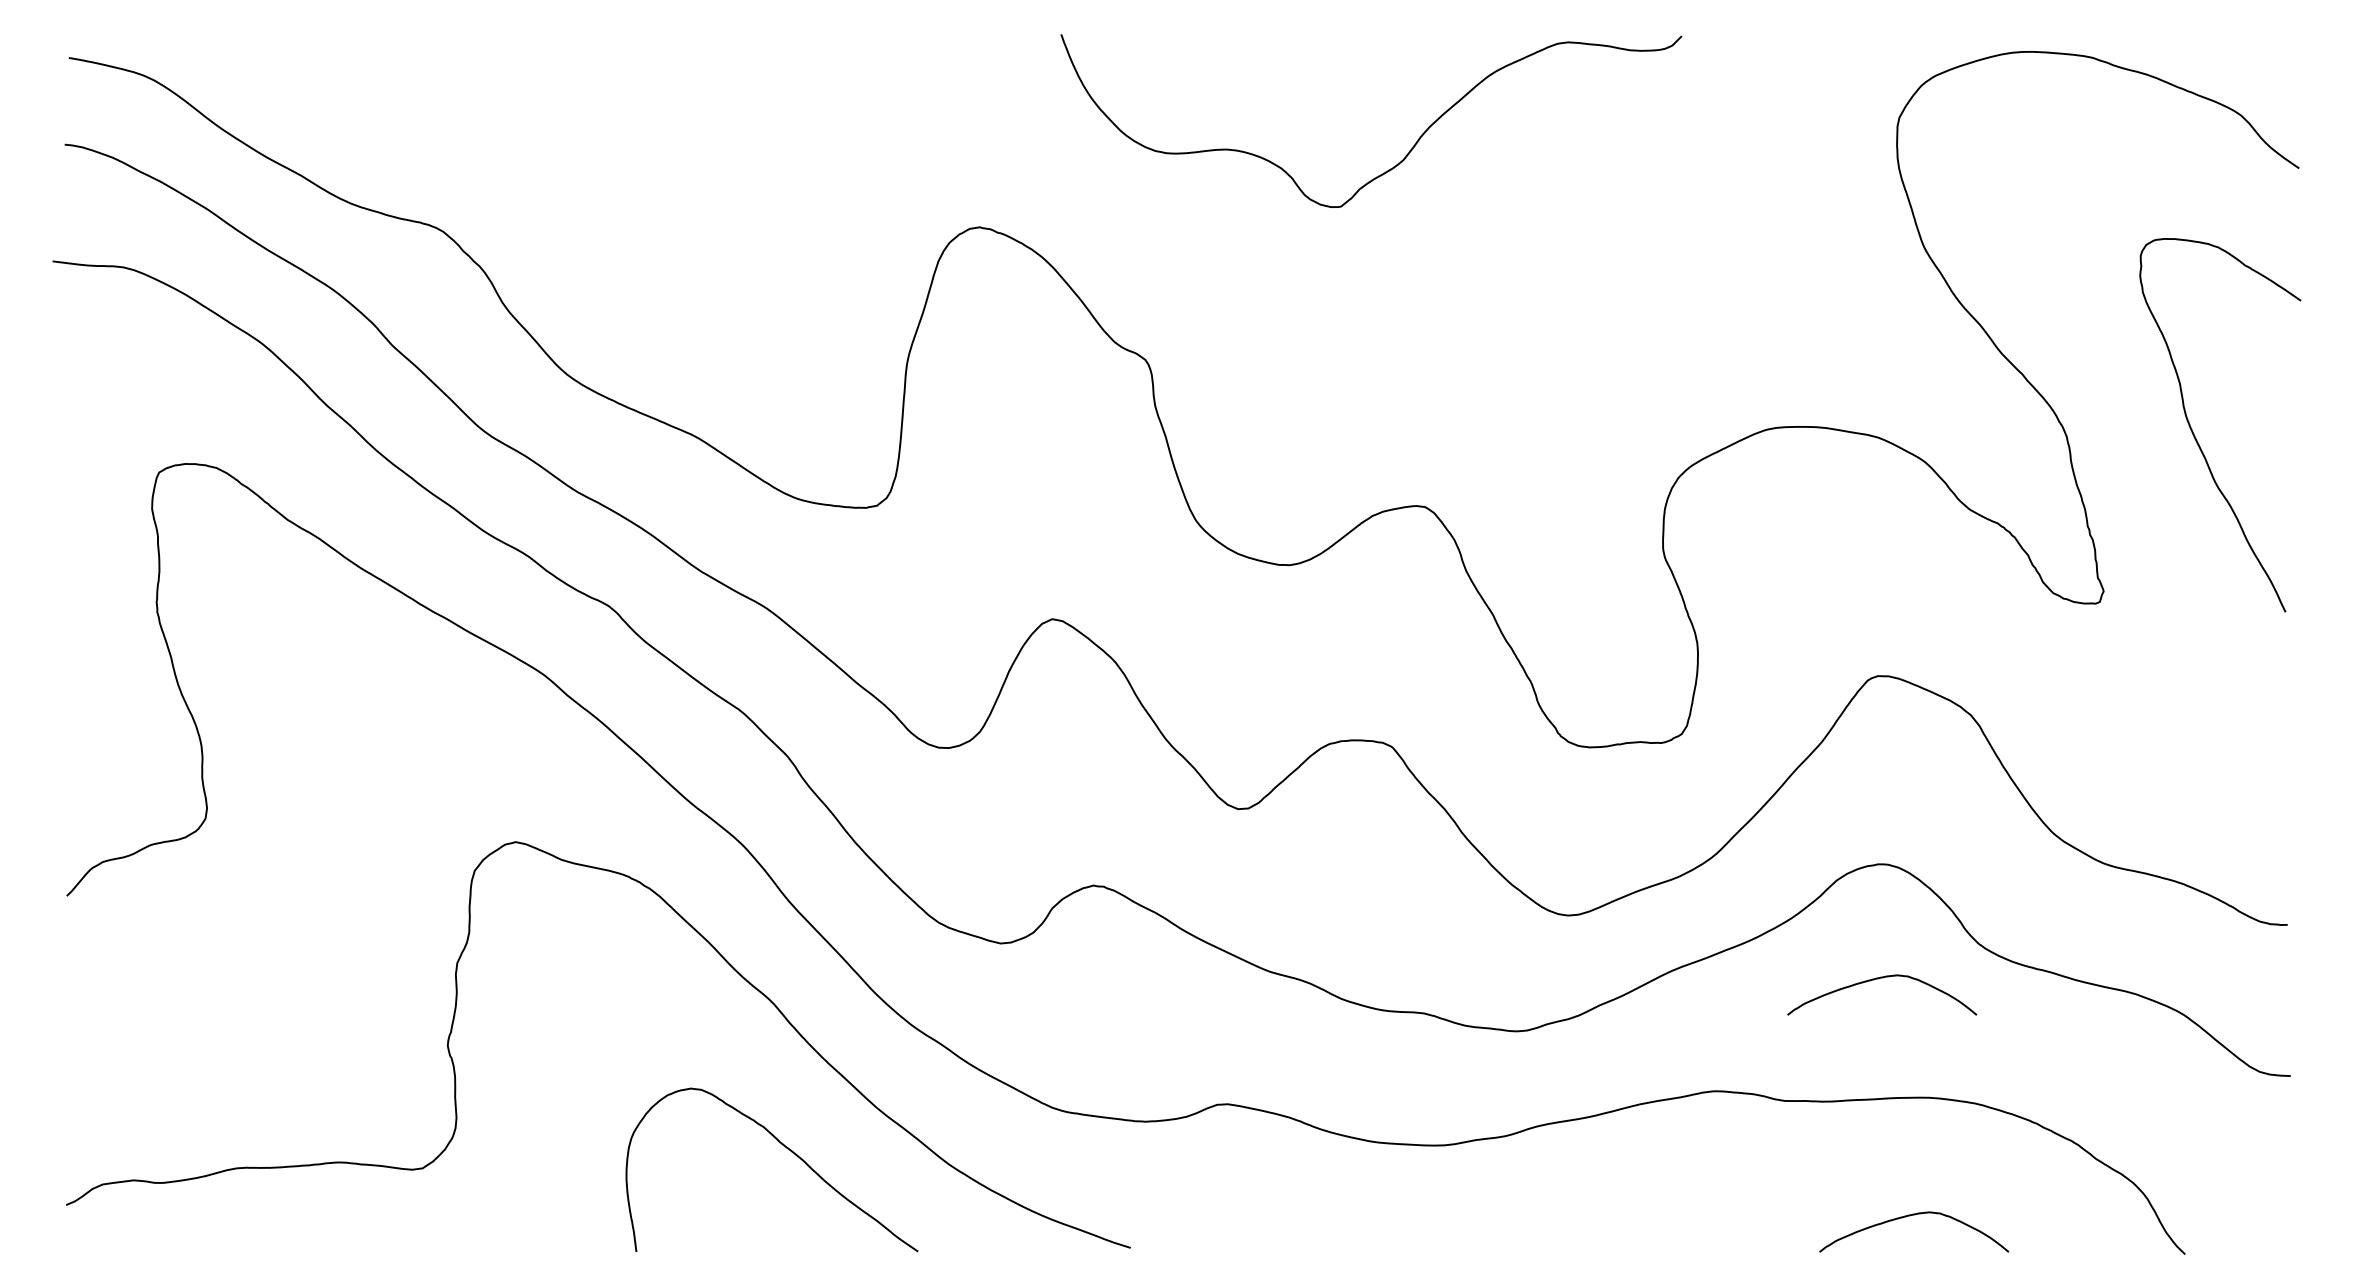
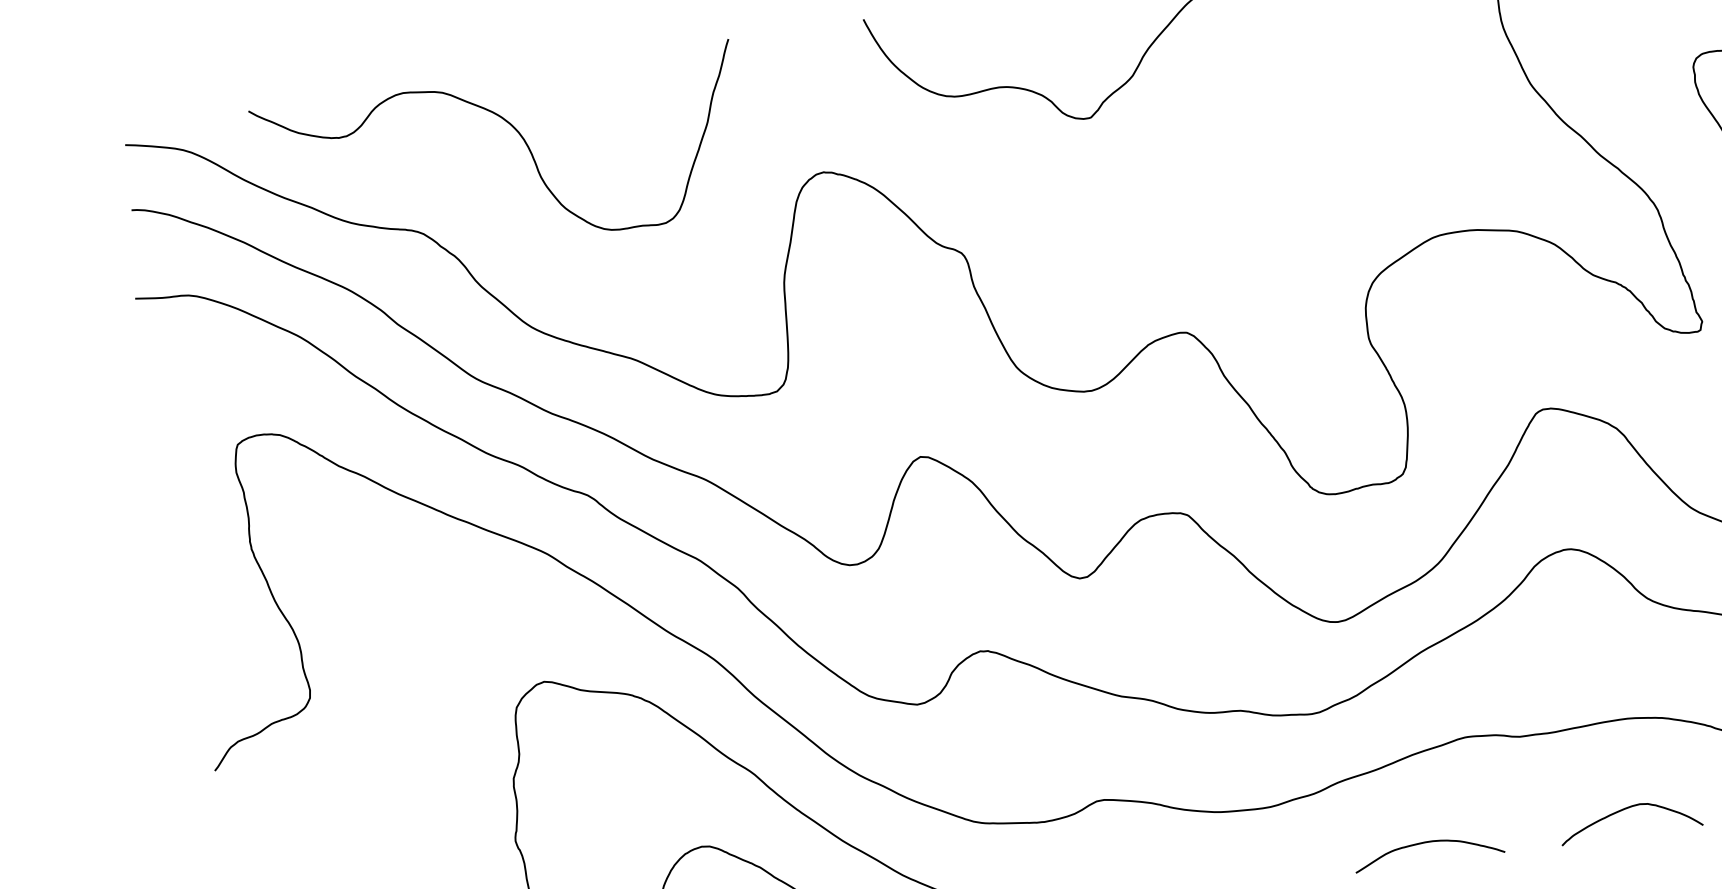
curve: (595, 136) -> (526, 146), added
curve: (1878, 979) -> (1576, 635), removed
curve: (1643, 1222) -> (1427, 842), added

